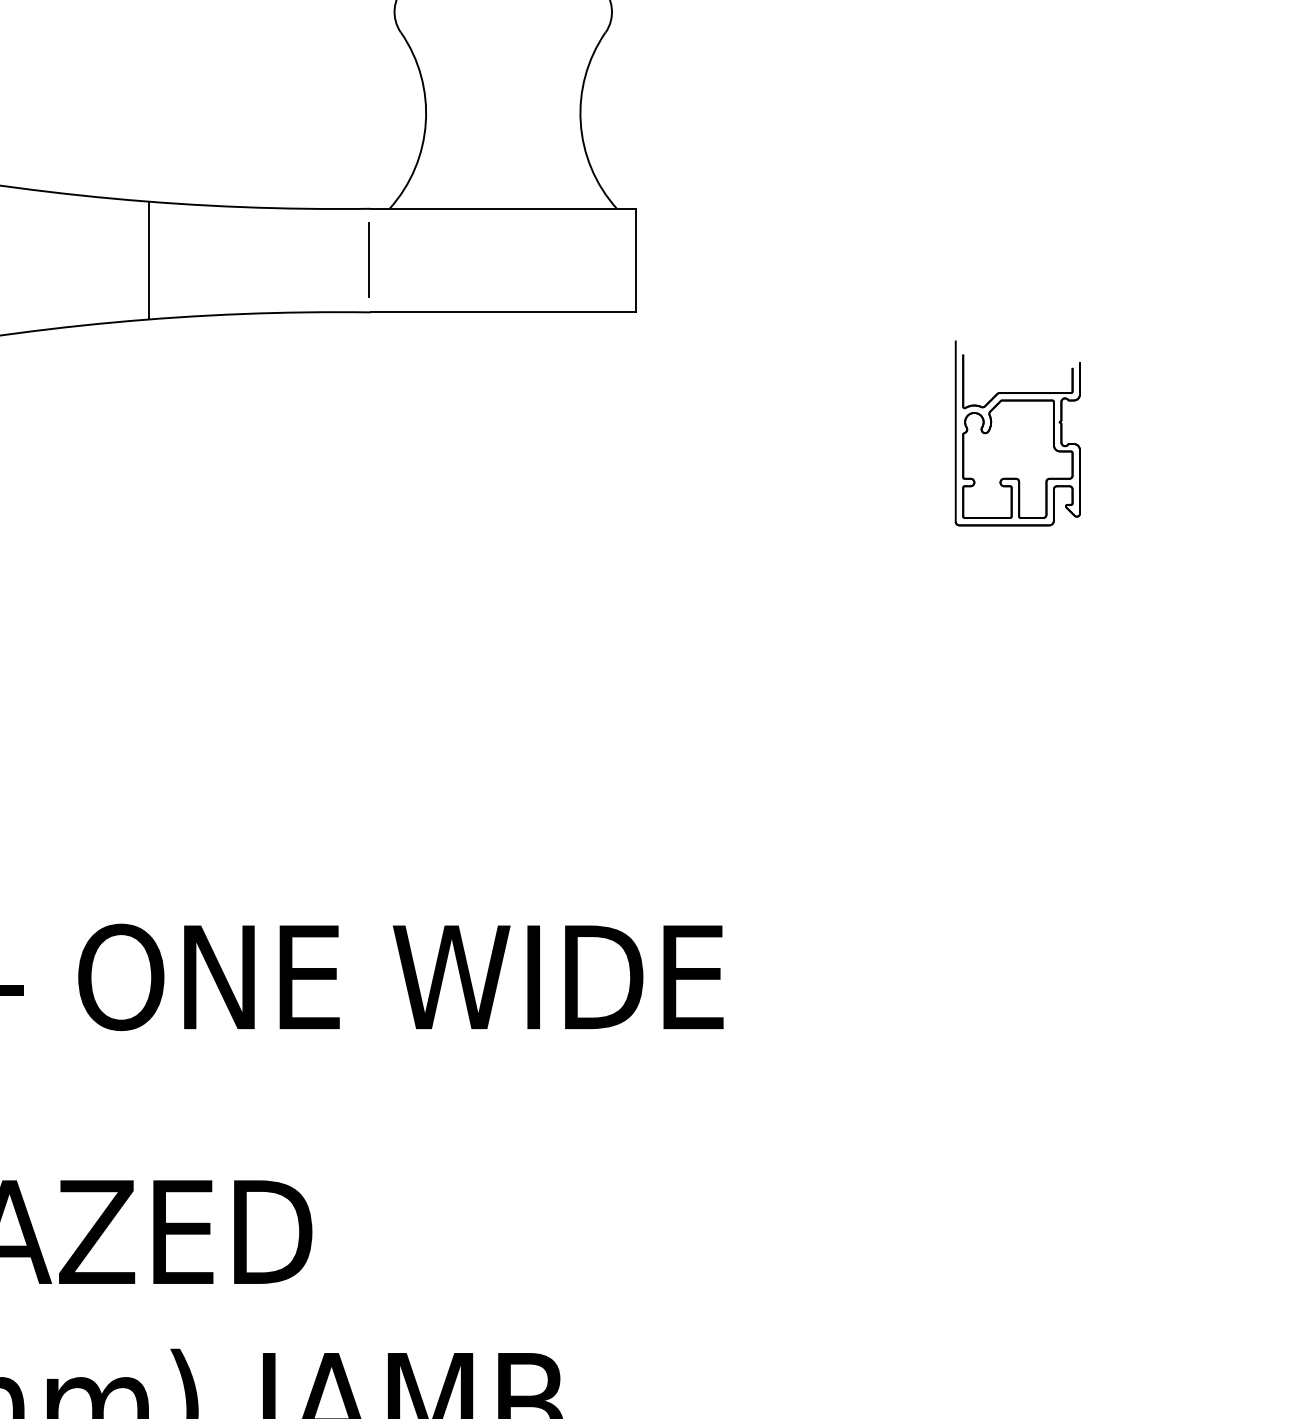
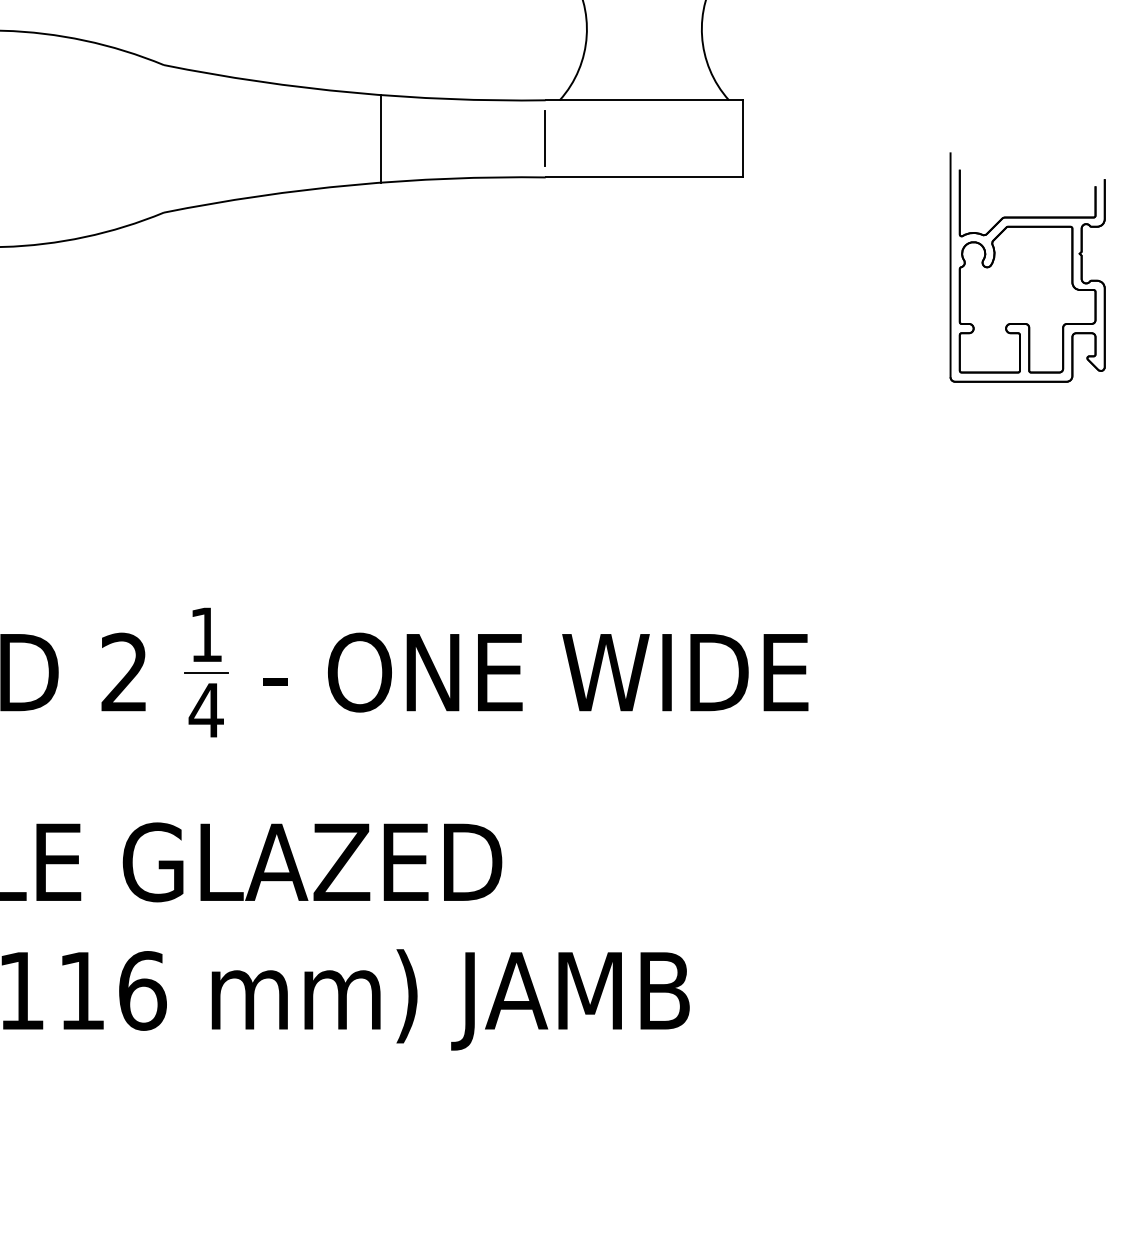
part: (1017, 433) -> (1027, 267), size x1.67

